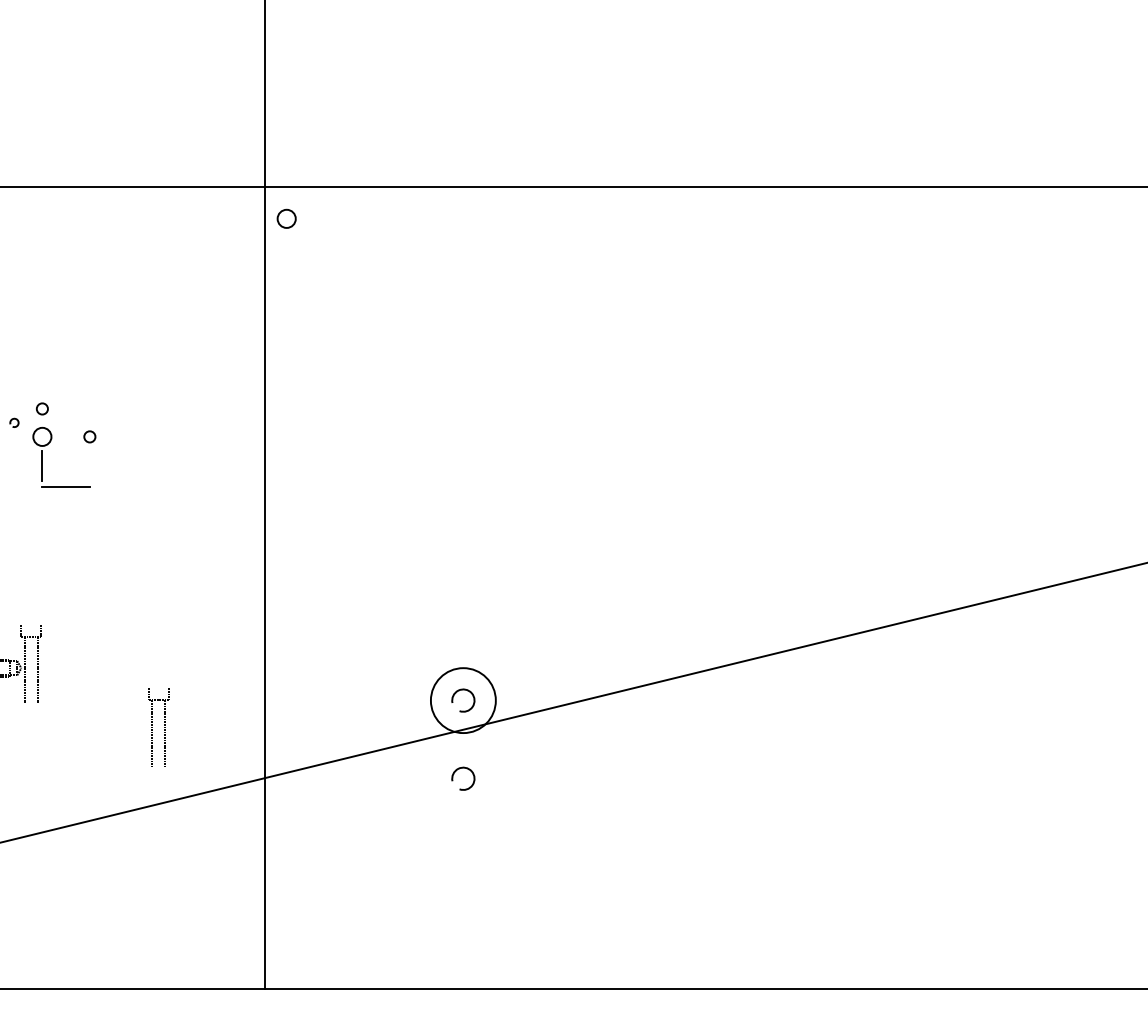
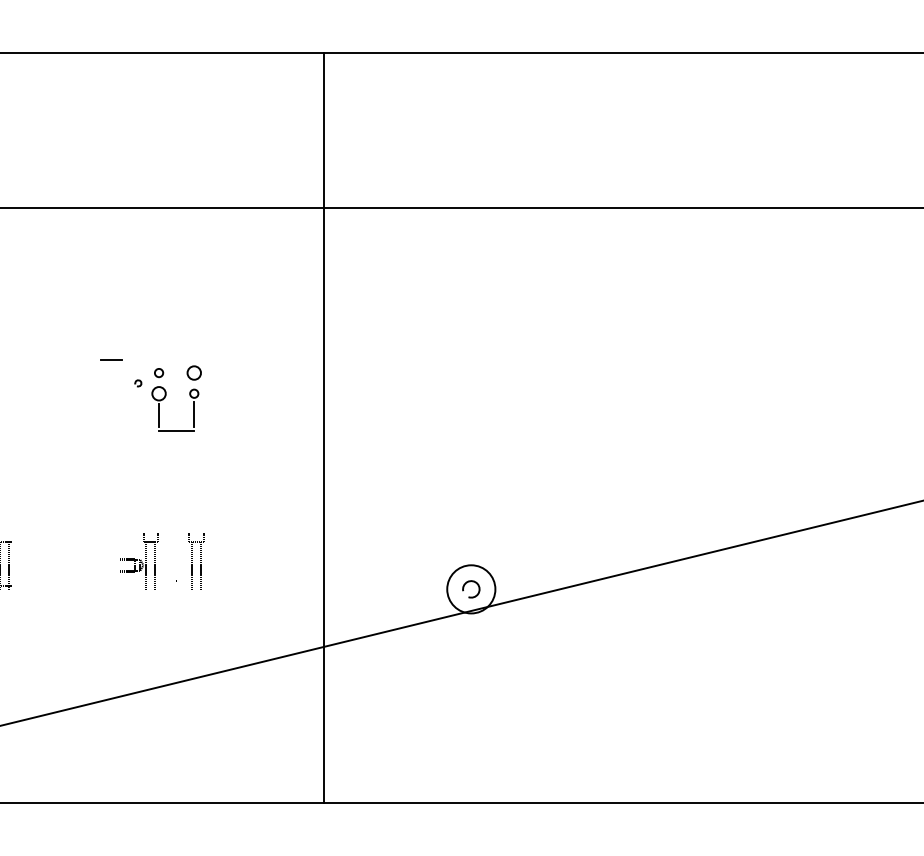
circle: (285, 218) -> (193, 372), moved
line: (90, 463) -> (194, 413), added
part: (158, 726) -> (196, 561), moved
arc: (473, 778) -> (478, 647), removed

